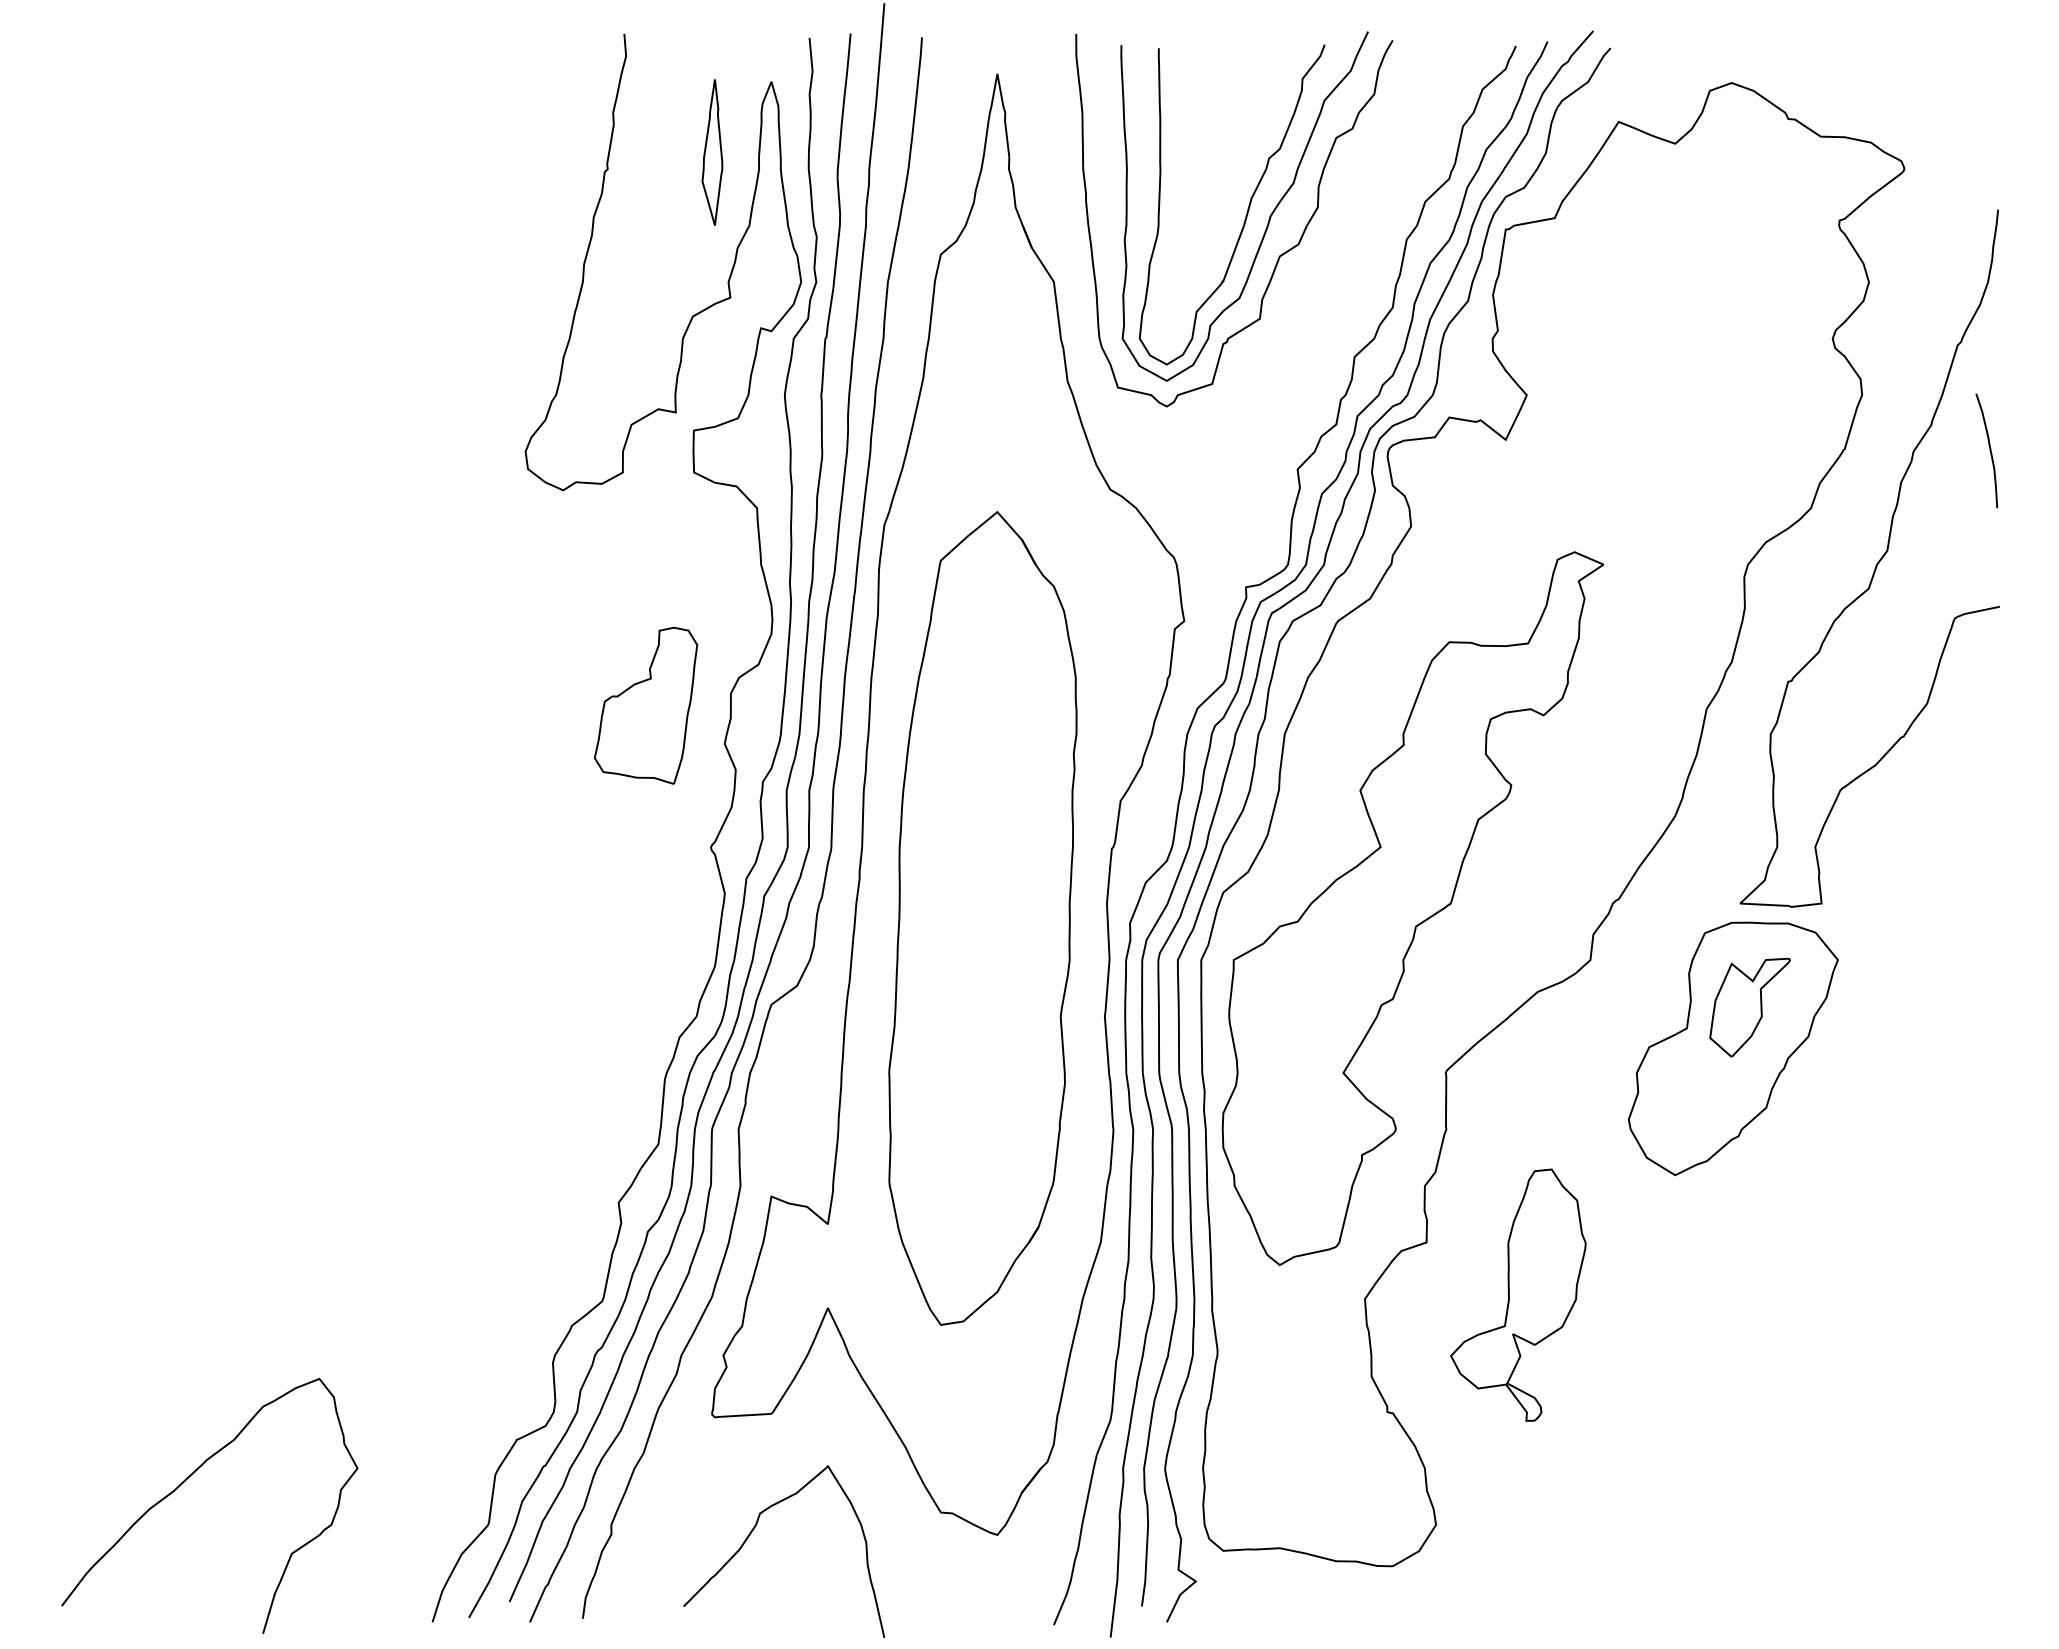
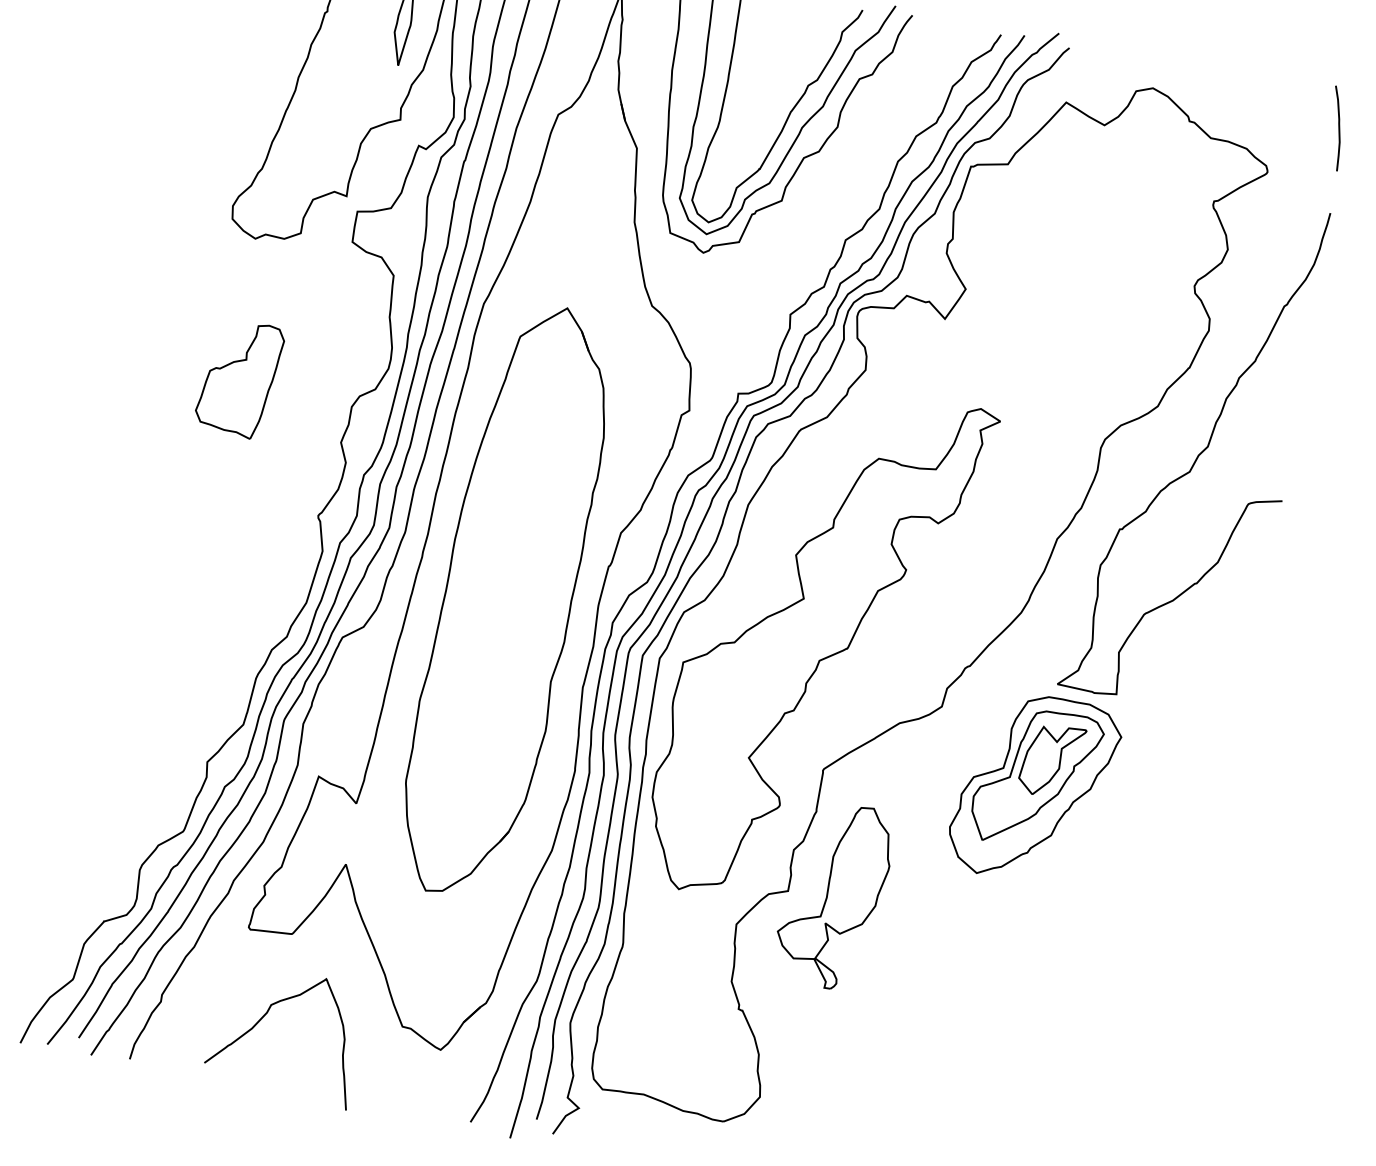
curve: (1989, 450) -> (1338, 128), moved
part: (646, 705) -> (239, 378), moved
part: (1733, 1035) -> (1036, 779), added
part: (1518, 1294) -> (834, 895), moved

